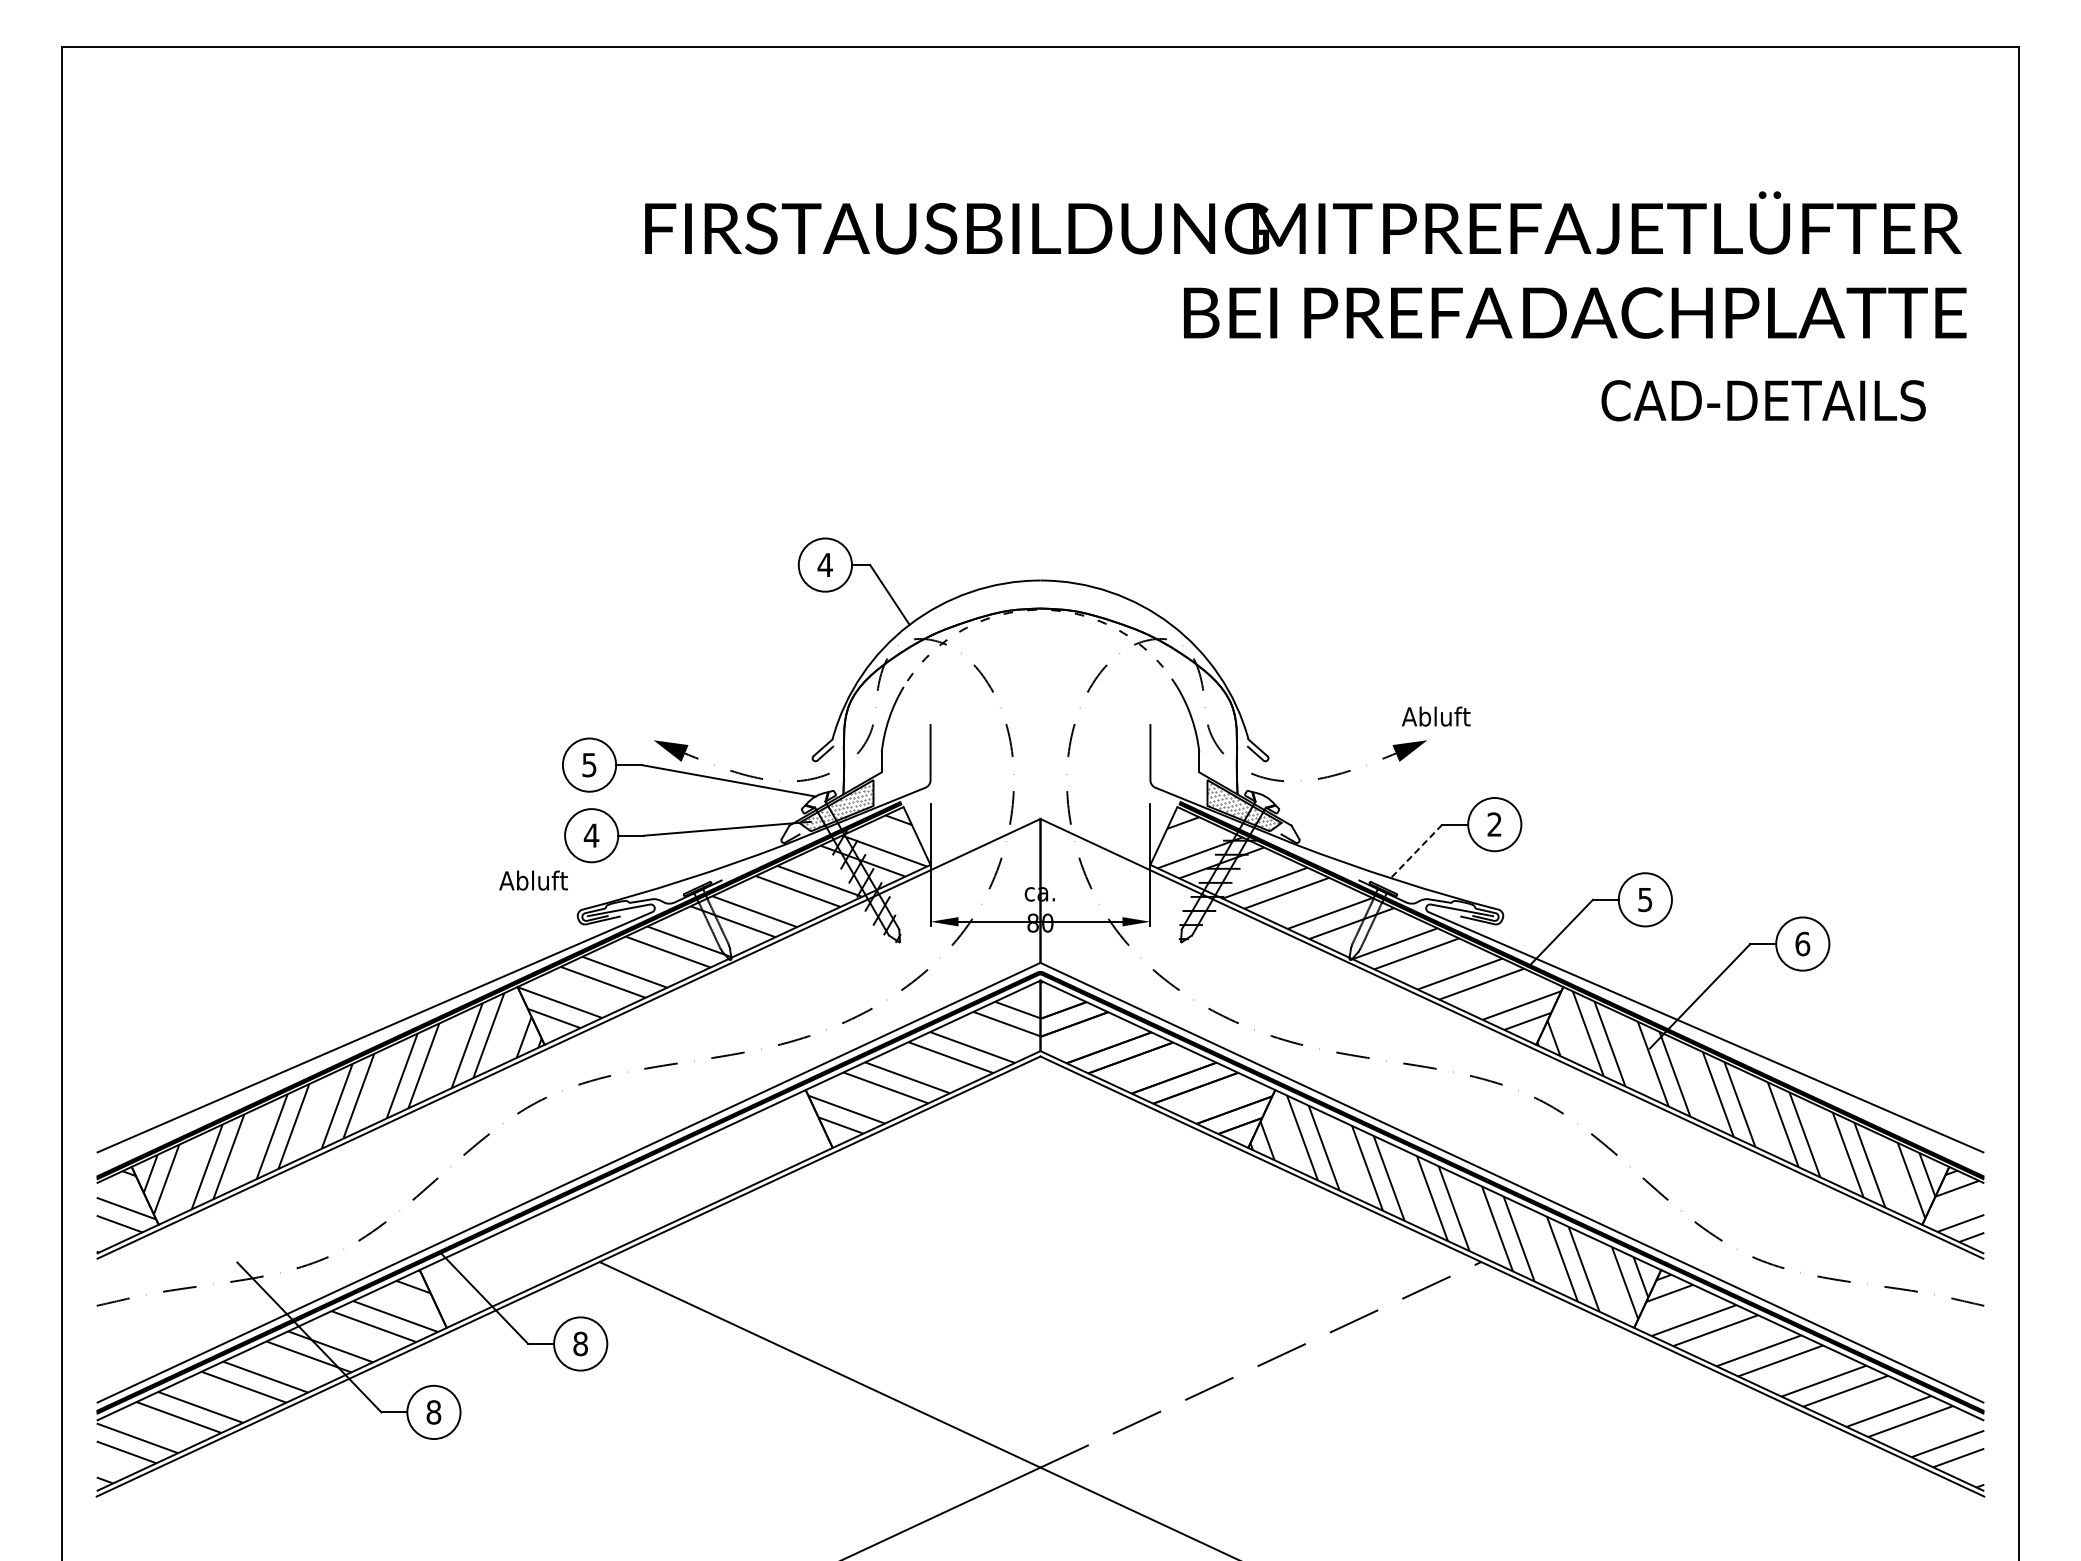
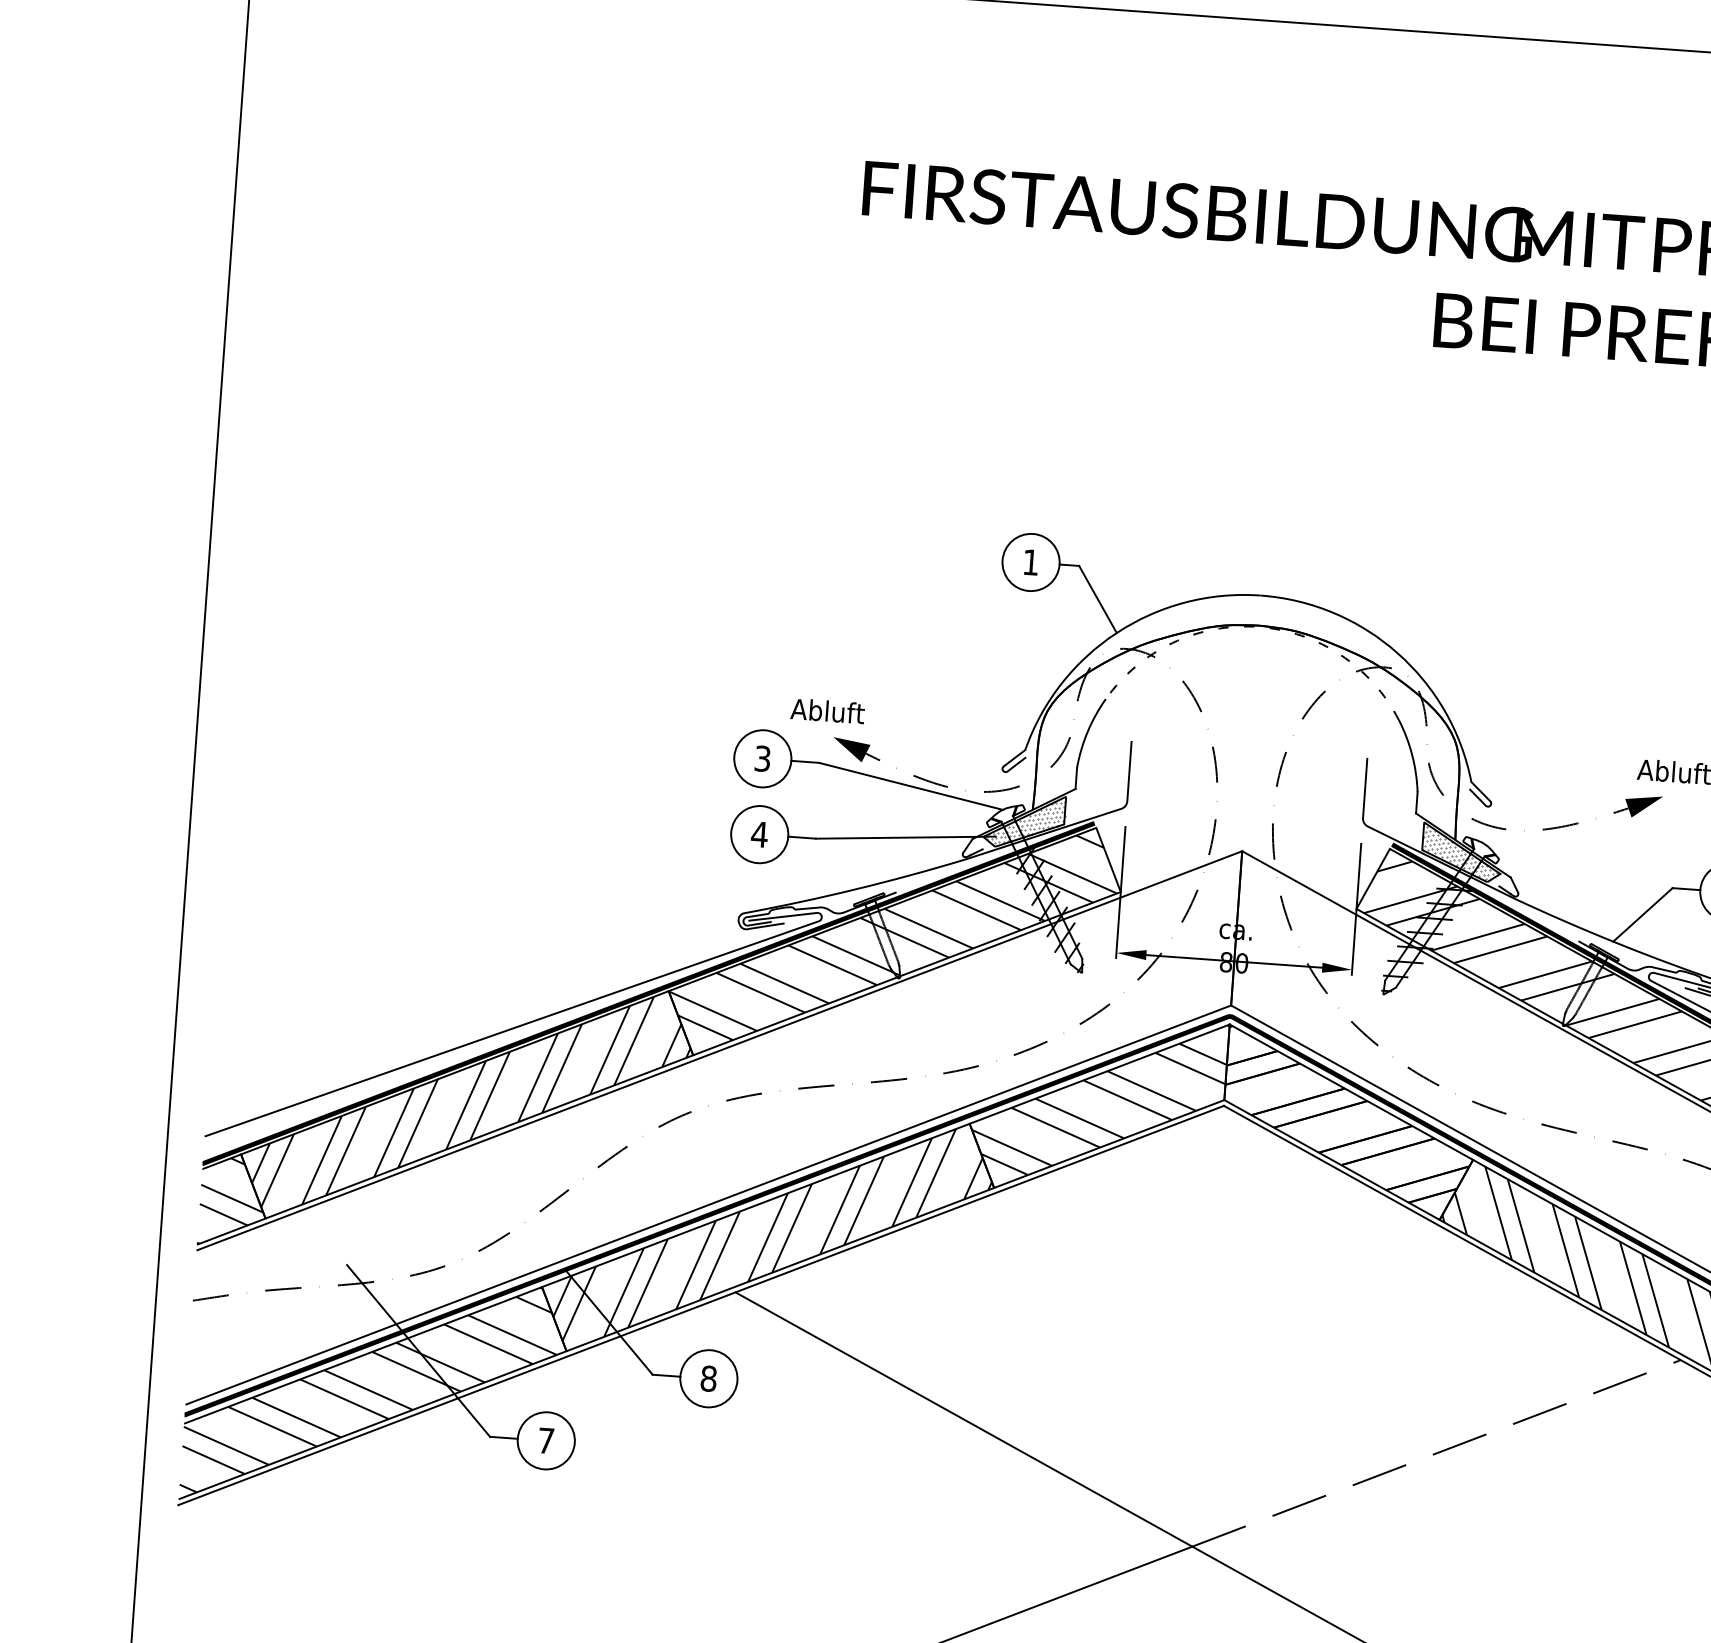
text: (824, 564) -> (1030, 561), 4 -> 1
text: (589, 764) -> (762, 758), 5 -> 3
line: (1416, 851) -> (1642, 914), dashed -> solid
text: (533, 880) -> (827, 711), moved
hatch: (631, 1206) -> (773, 1235), added
text: (433, 1412) -> (545, 1440), 8 -> 7

